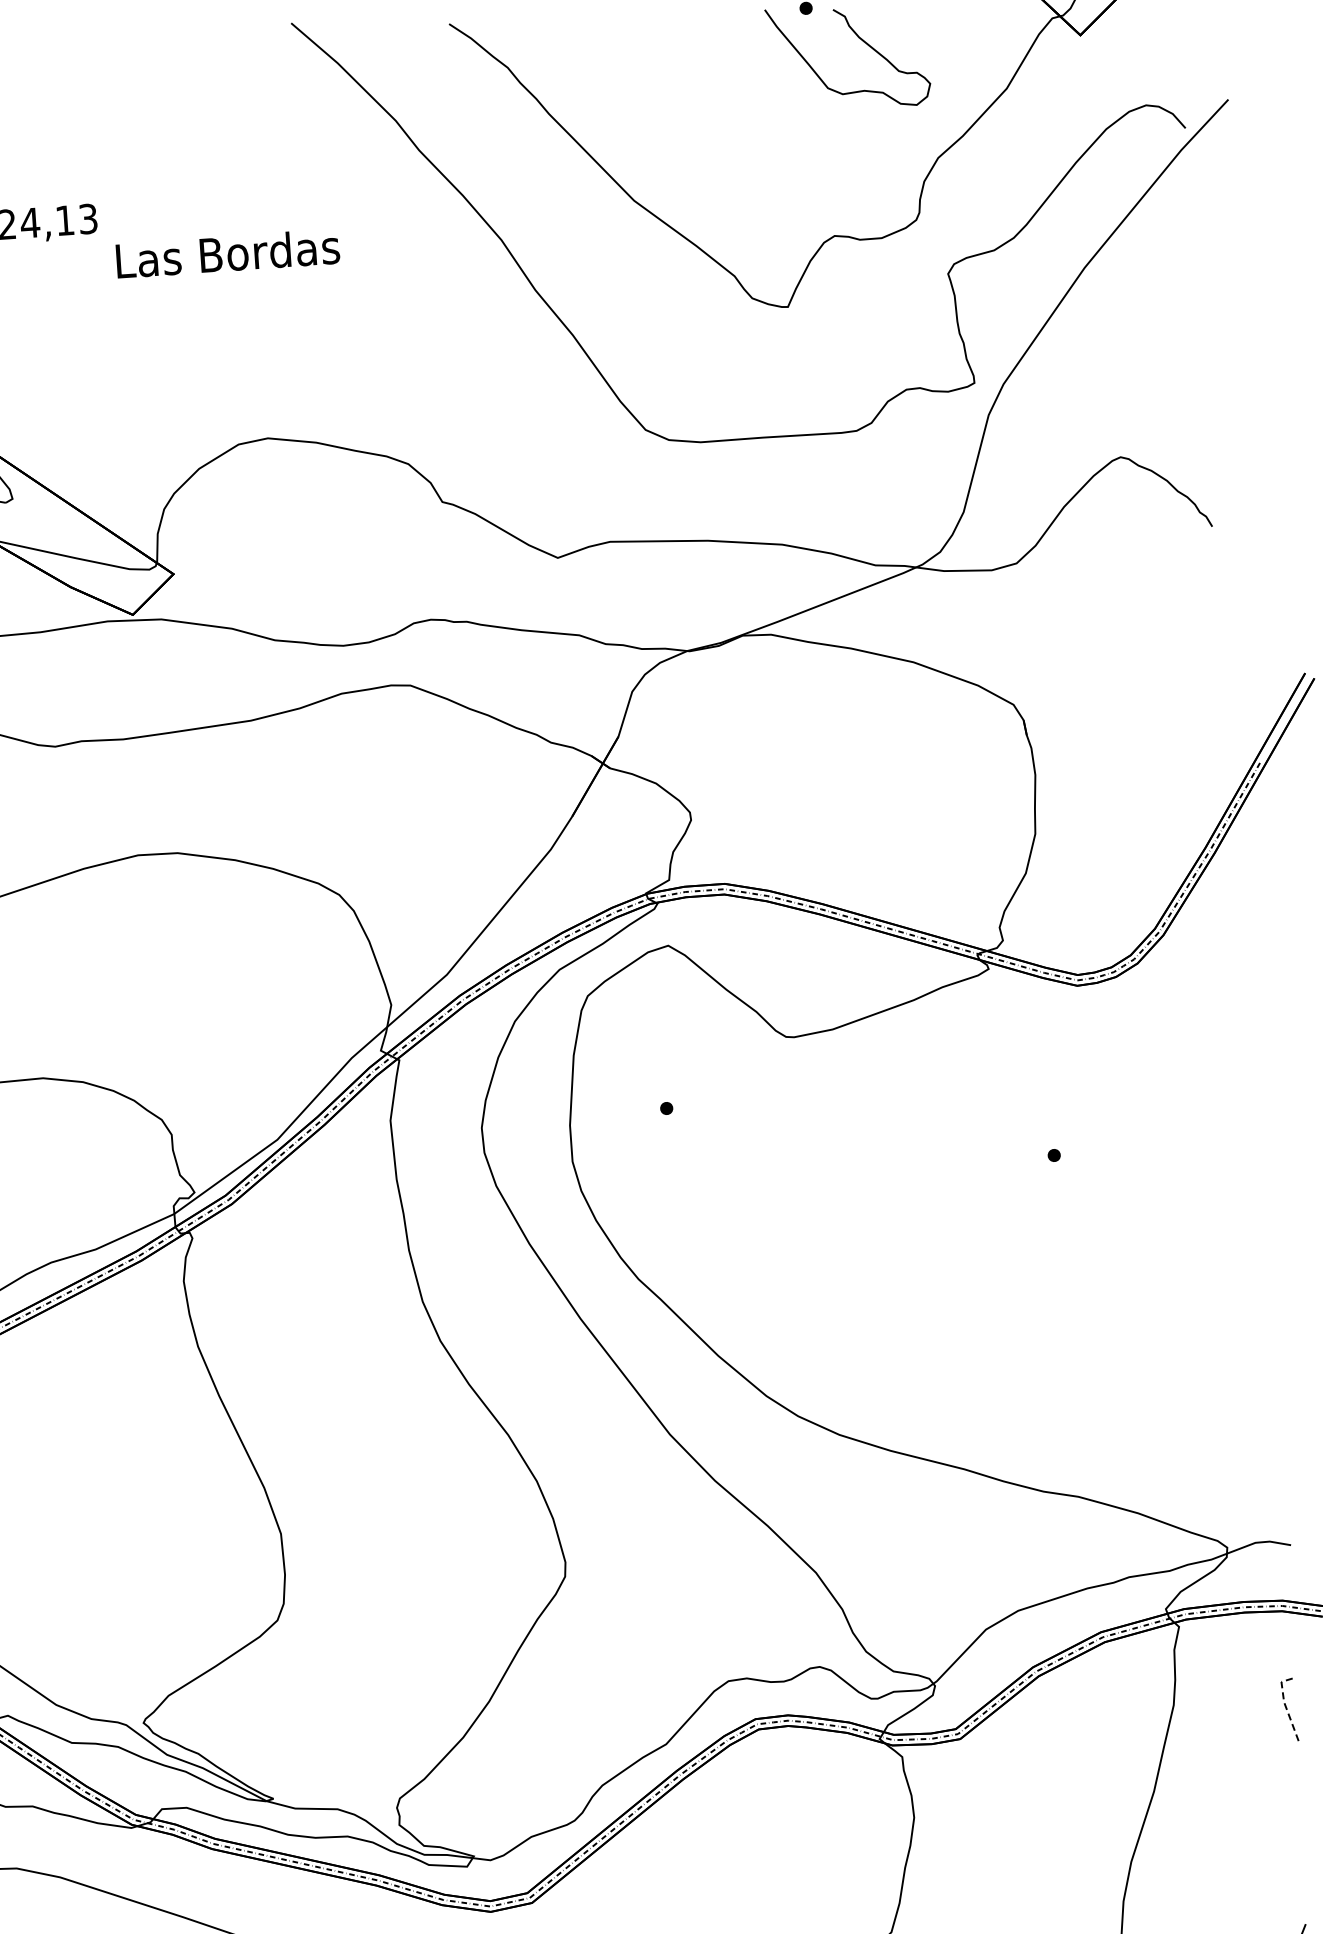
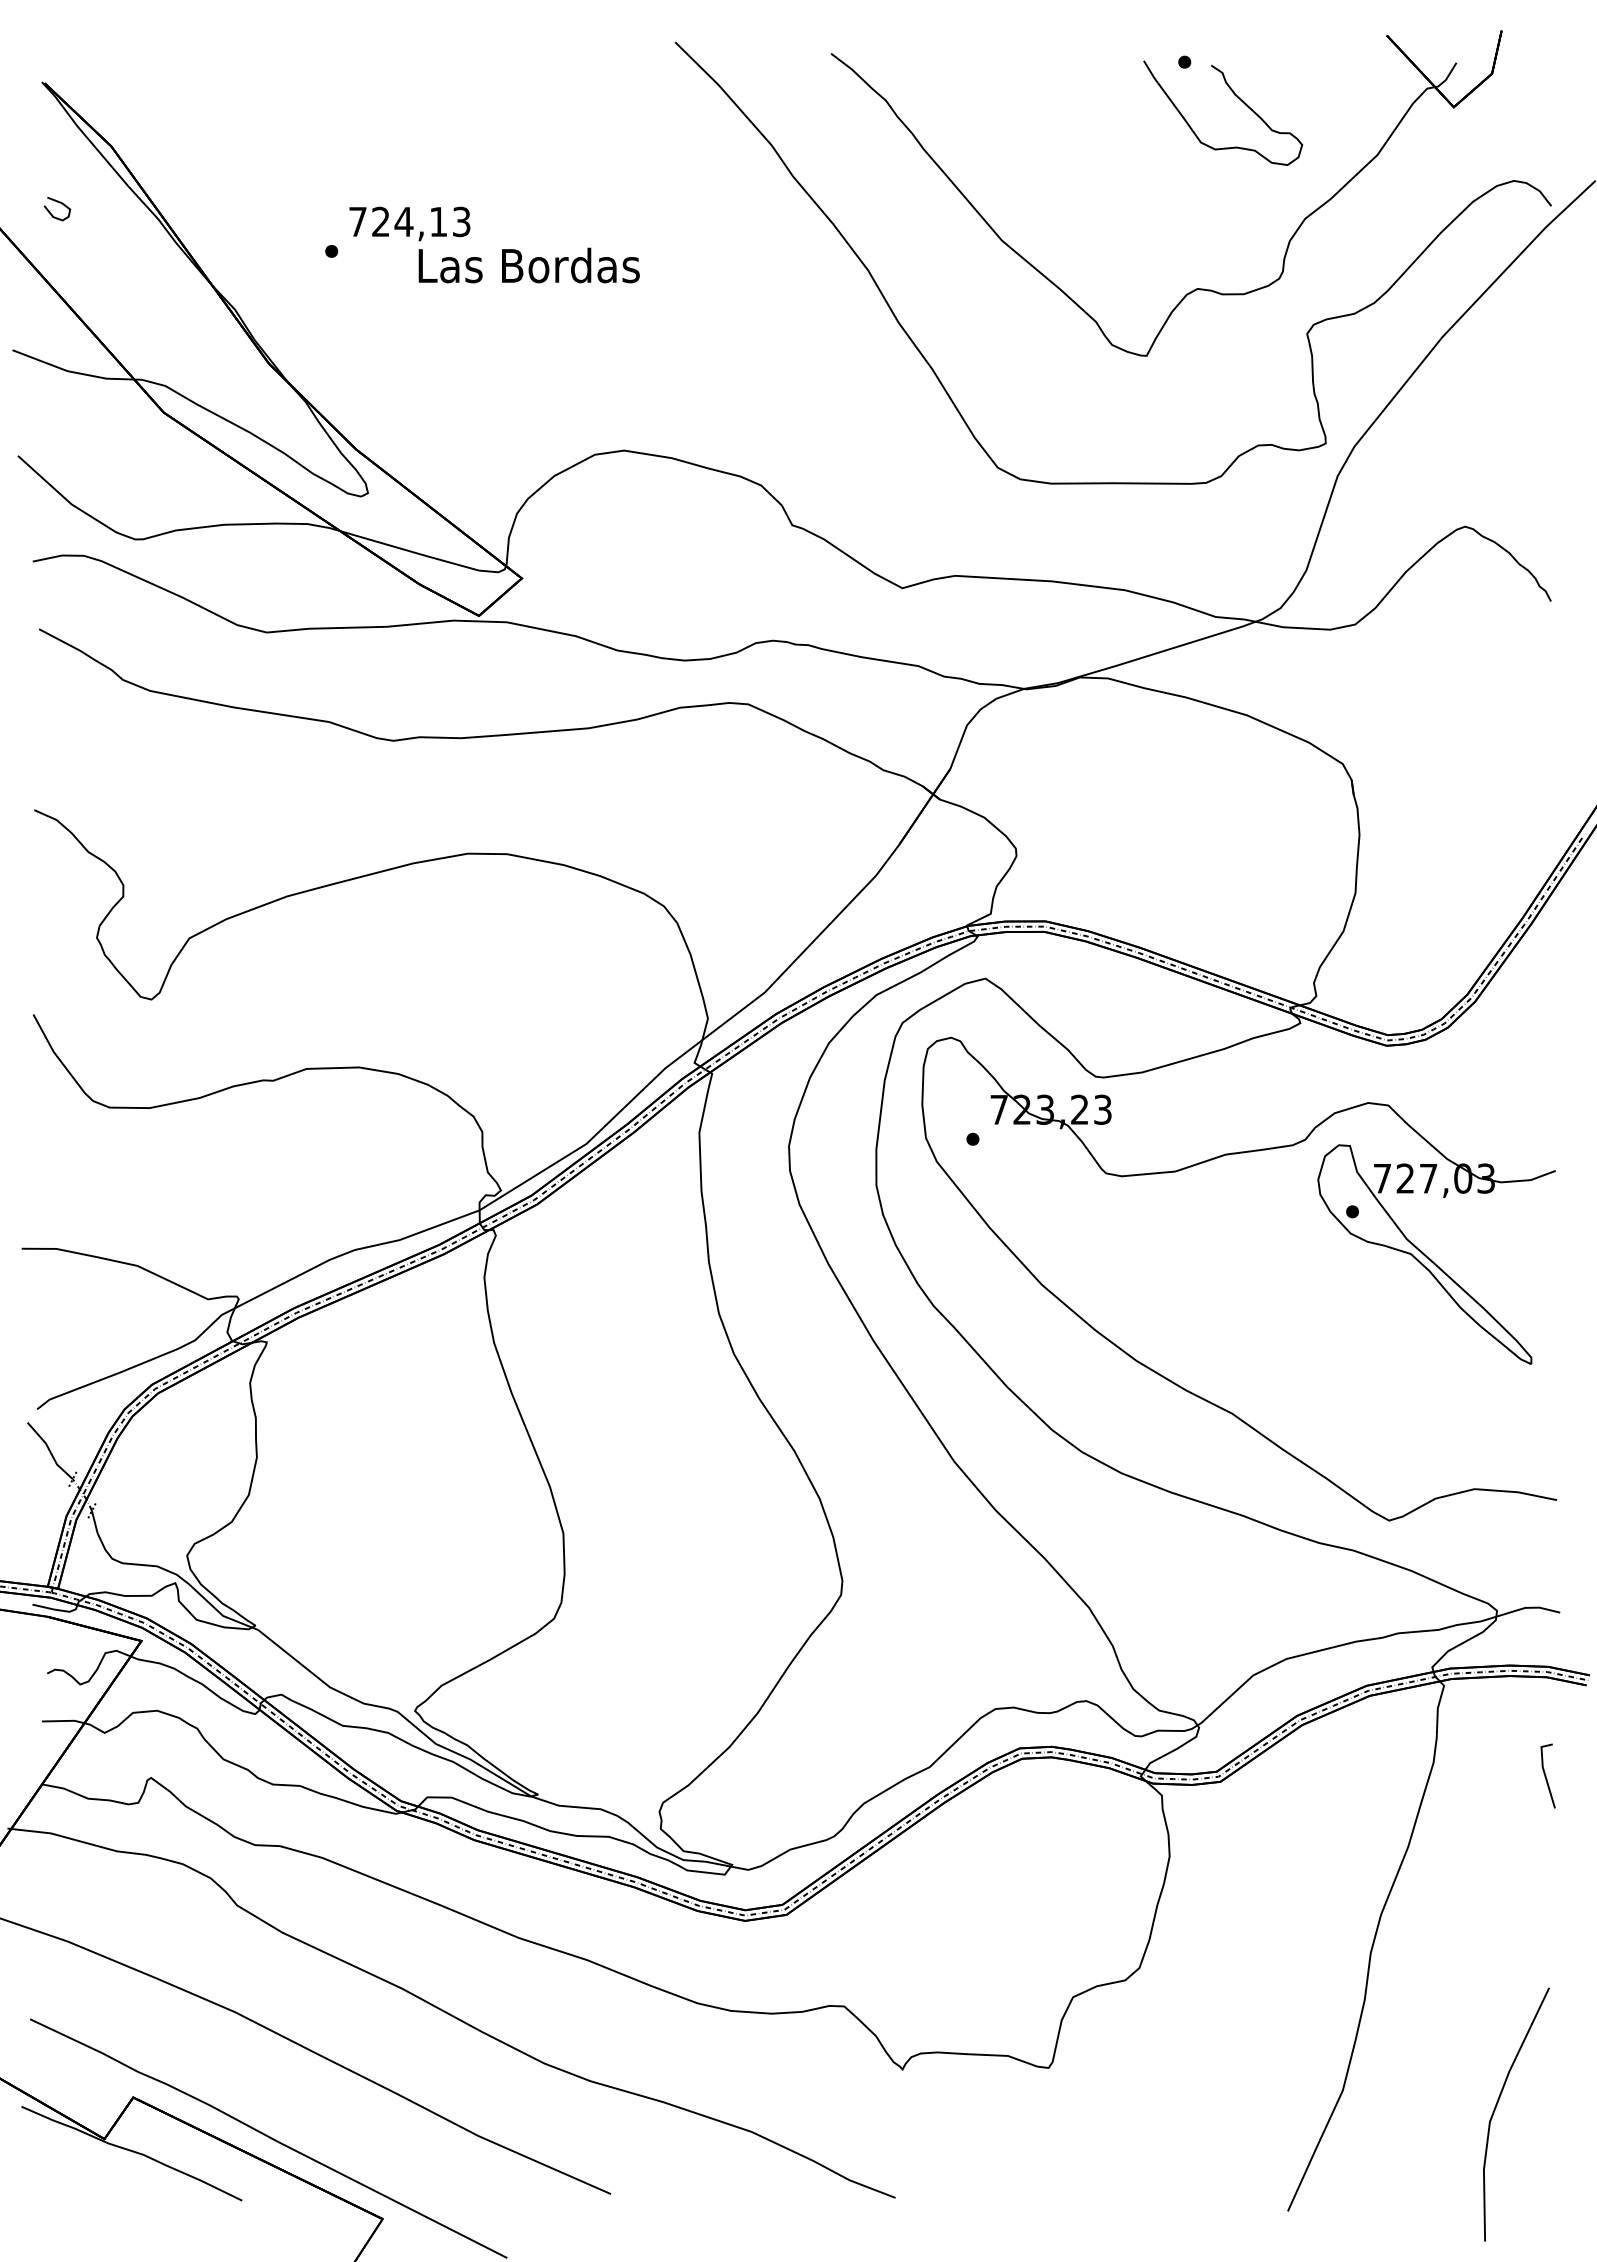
text: (227, 253) -> (528, 265), moved
part: (1031, 1157) -> (1329, 1212), added
line: (1286, 1706) -> (1544, 1771), dashed -> solid

